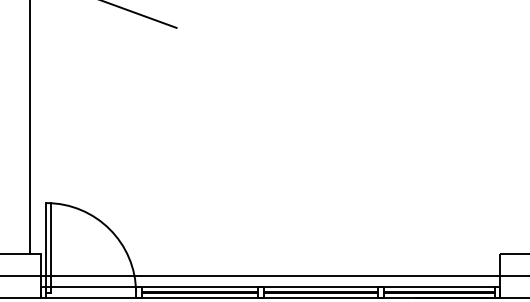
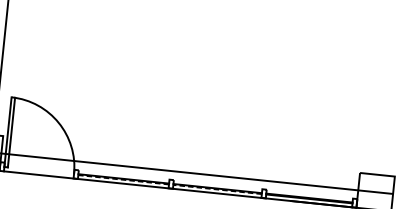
line: (270, 287) -> (178, 180), removed
line: (199, 293) -> (123, 179), solid -> dashed
line: (321, 293) -> (217, 189), solid -> dashed

